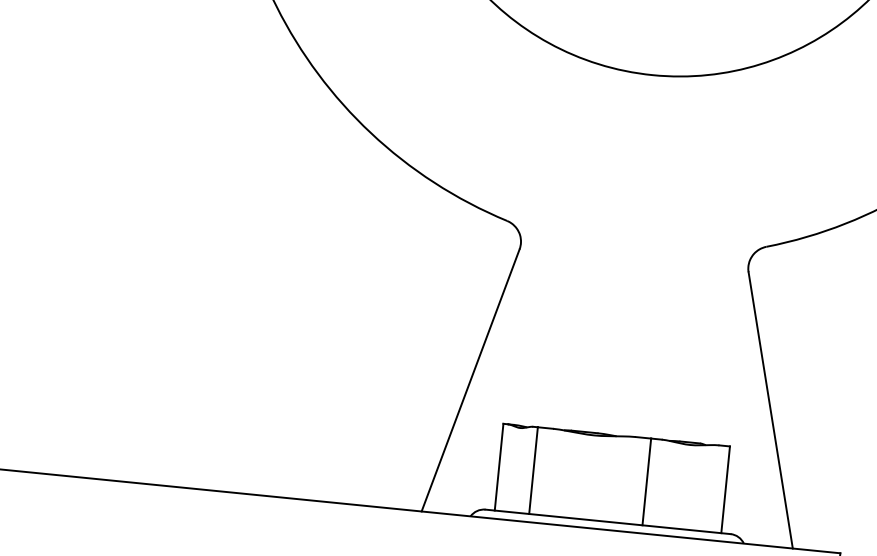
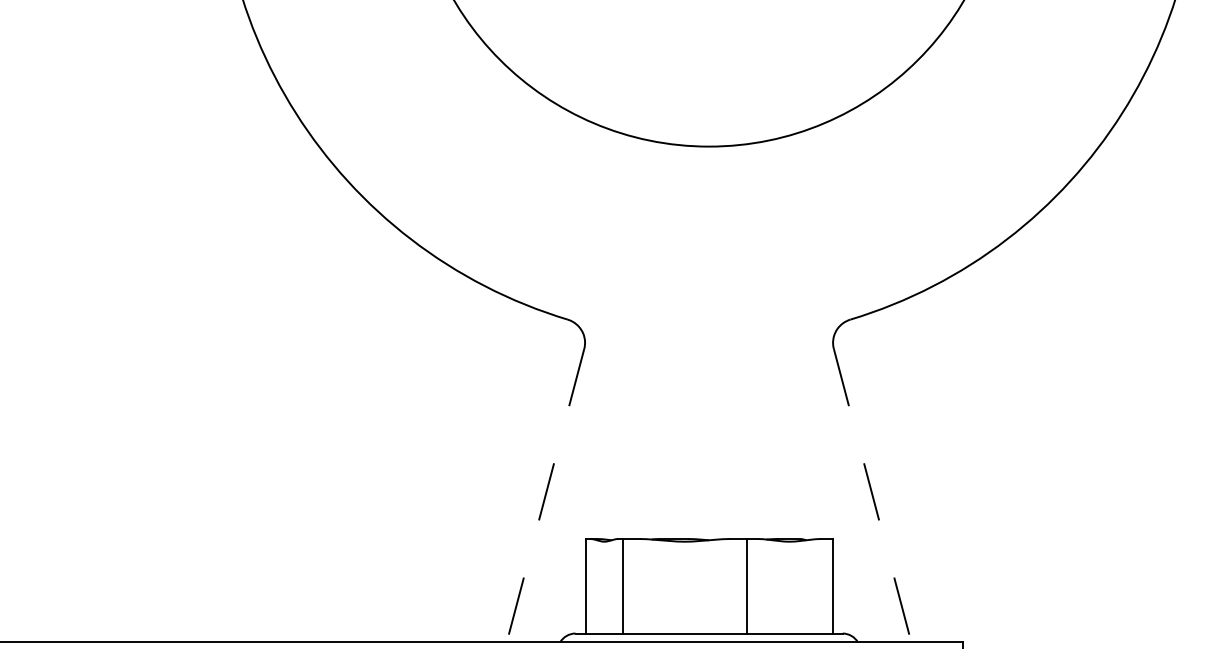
line: (470, 380) -> (545, 495), solid -> dashed
line: (770, 410) -> (872, 495), solid -> dashed

